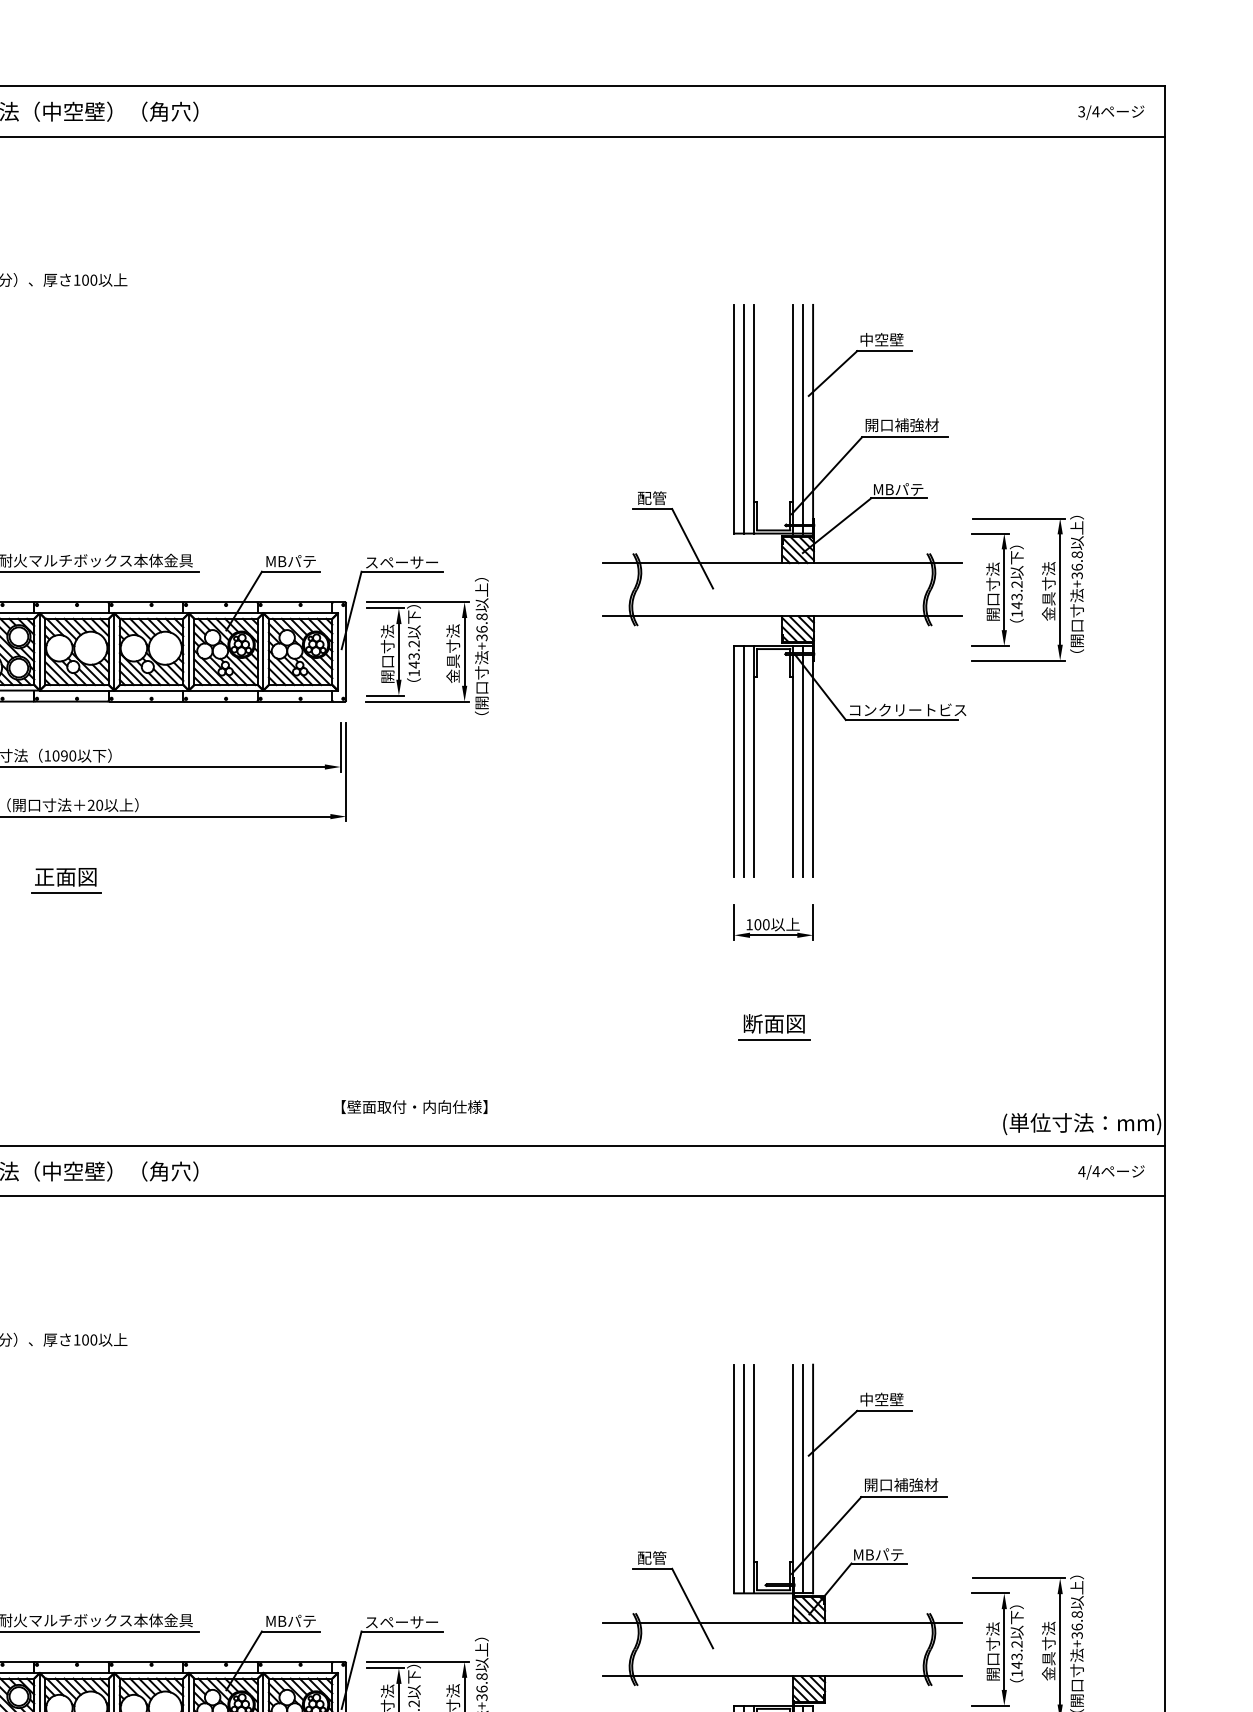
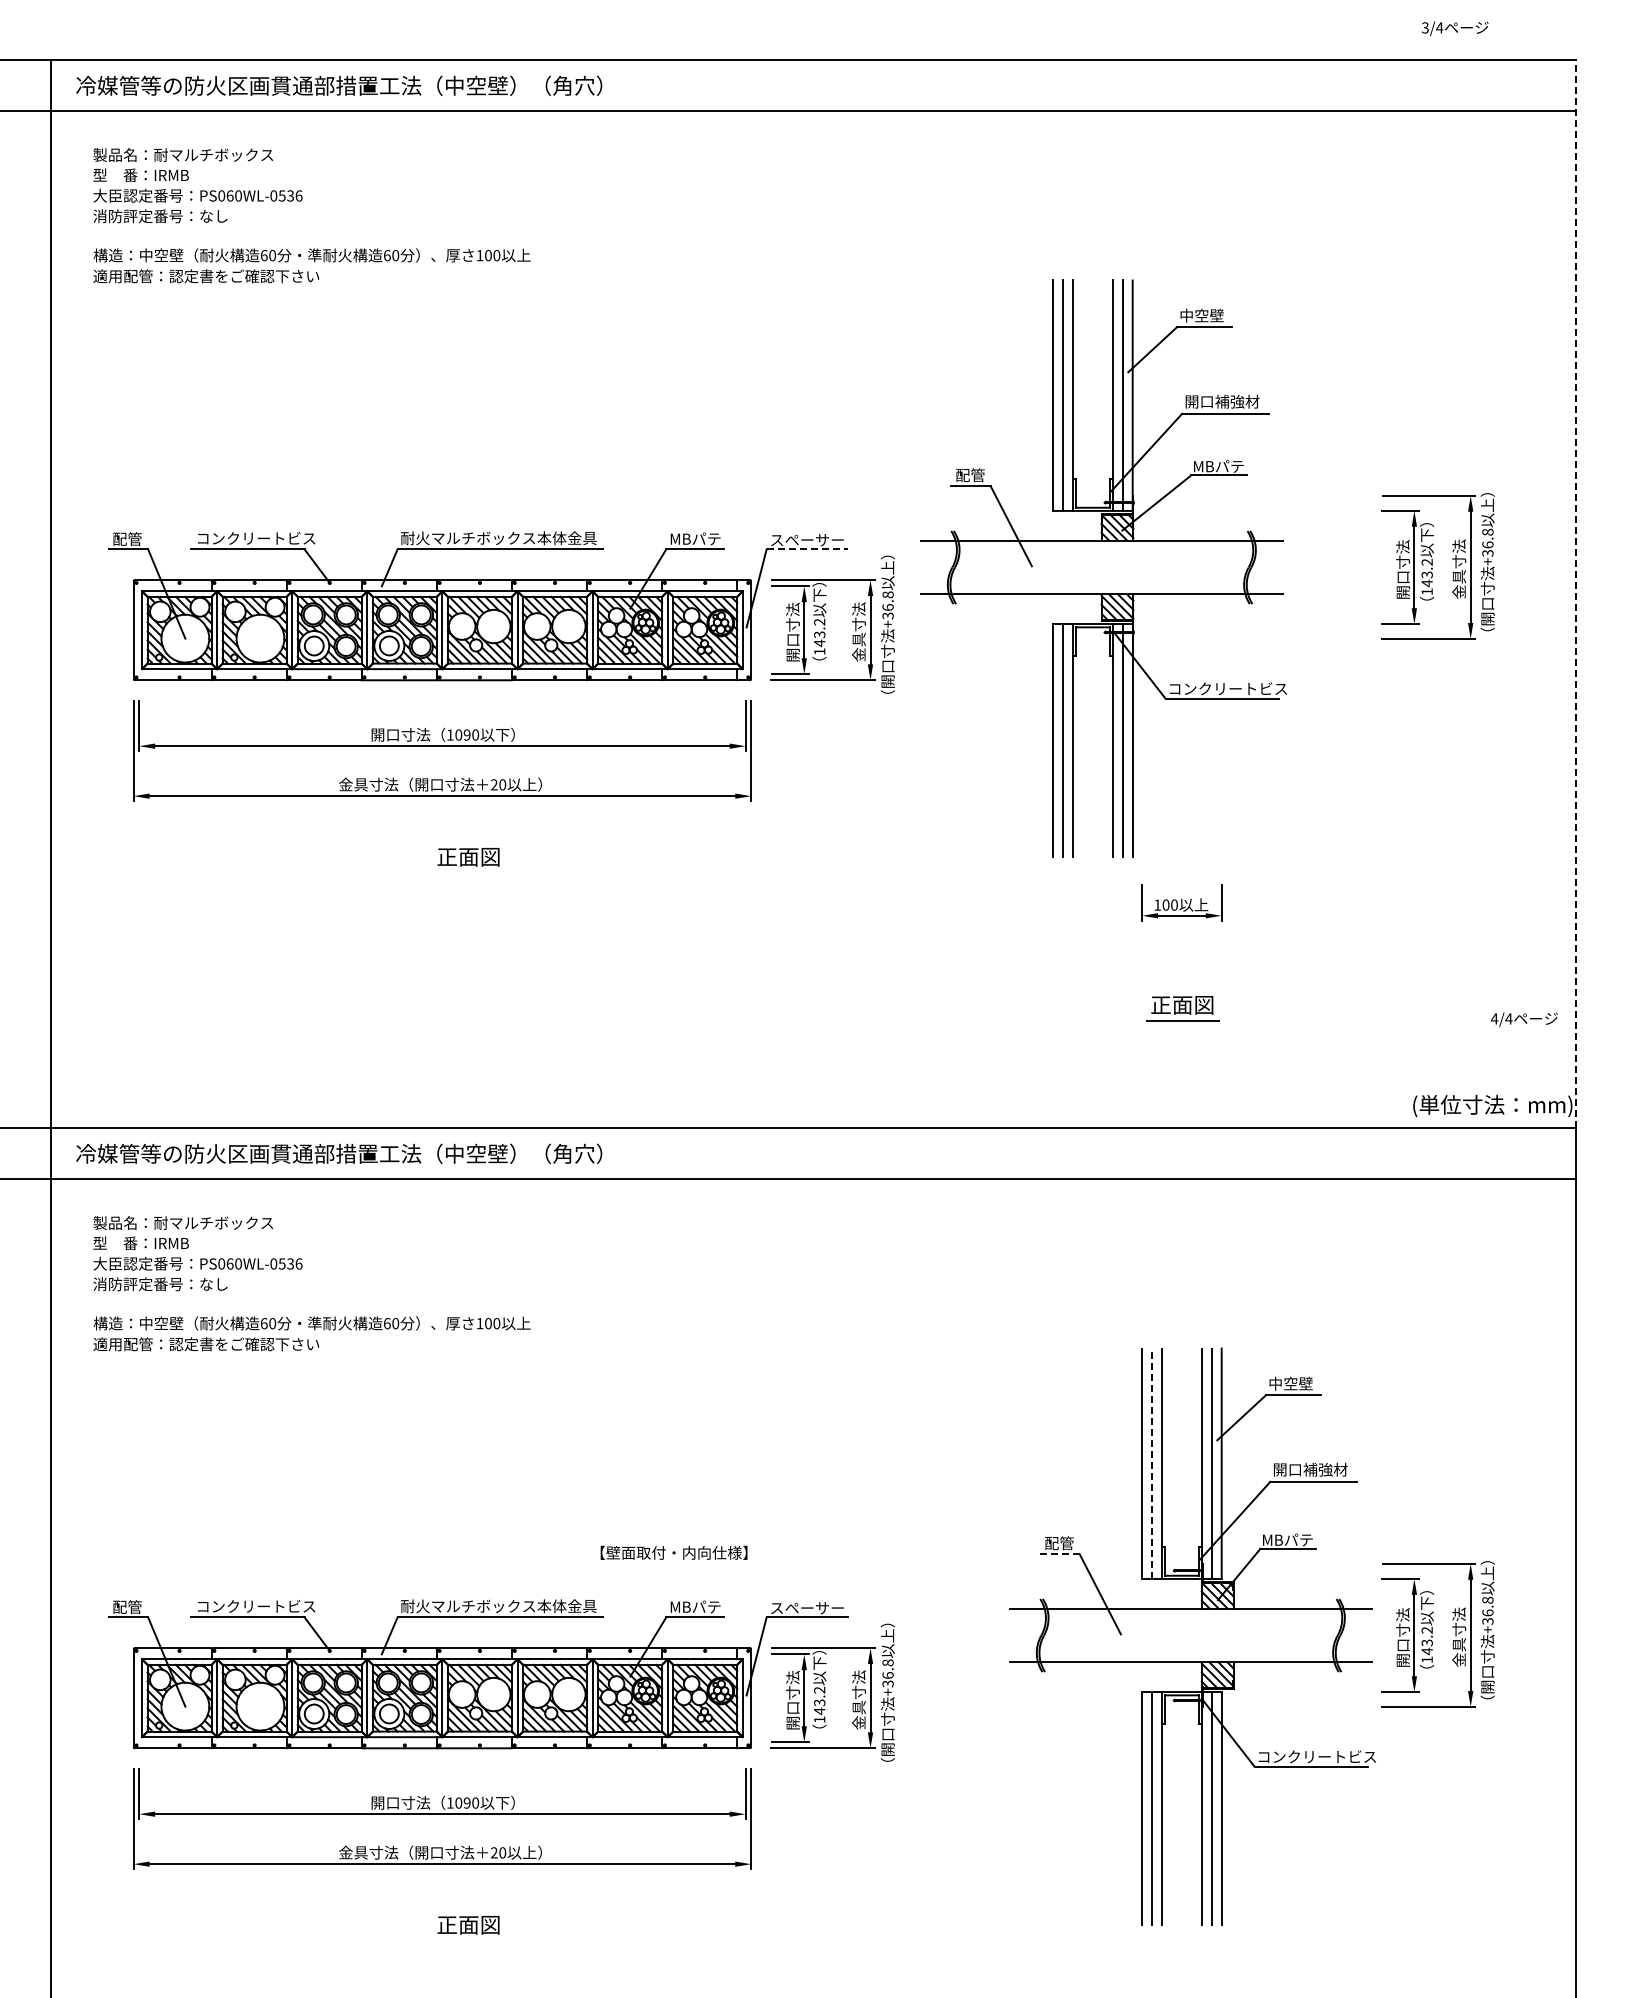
text: (1111, 112) -> (1455, 28), moved
line: (402, 571) -> (807, 549), solid -> dashed
part: (784, 590) -> (1103, 568), moved
line: (1165, 615) -> (1576, 593), solid -> dashed
line: (65, 893) -> (468, 873), removed
text: (753, 1023) -> (1161, 1004), 断面図 -> 正面図
text: (414, 1106) -> (673, 1552), moved
text: (1110, 1172) -> (1523, 1019), moved
line: (744, 1478) -> (1152, 1463), solid -> dashed
line: (653, 1569) -> (1060, 1554), solid -> dashed

